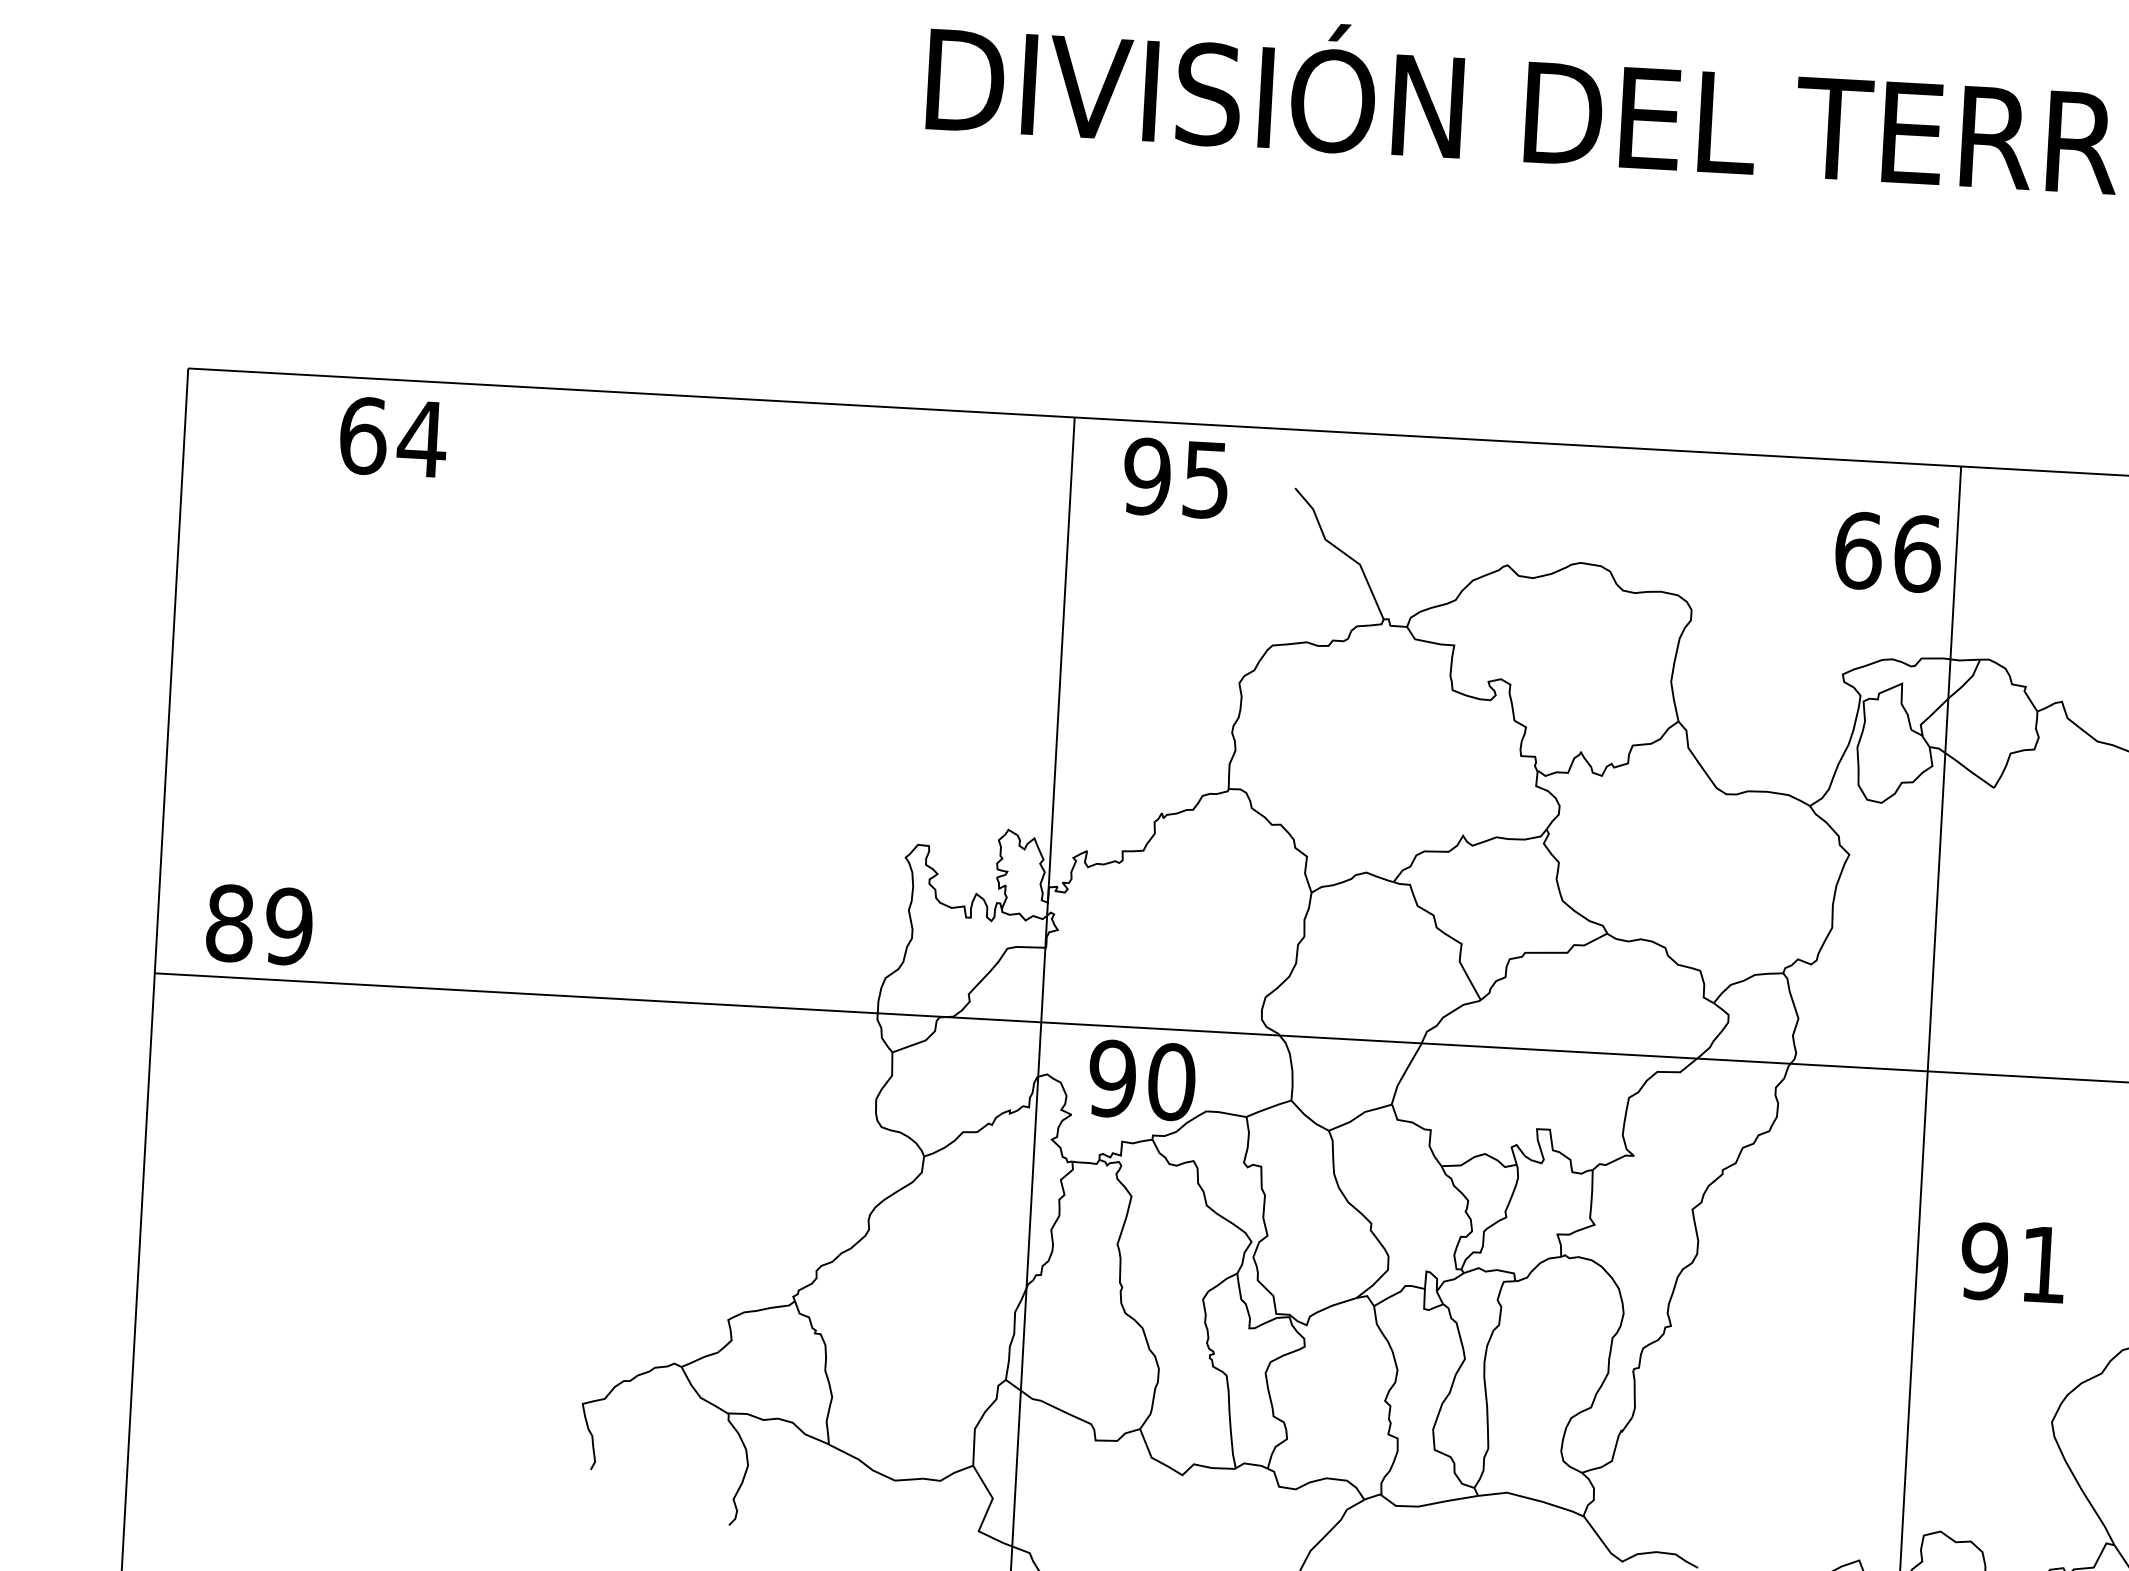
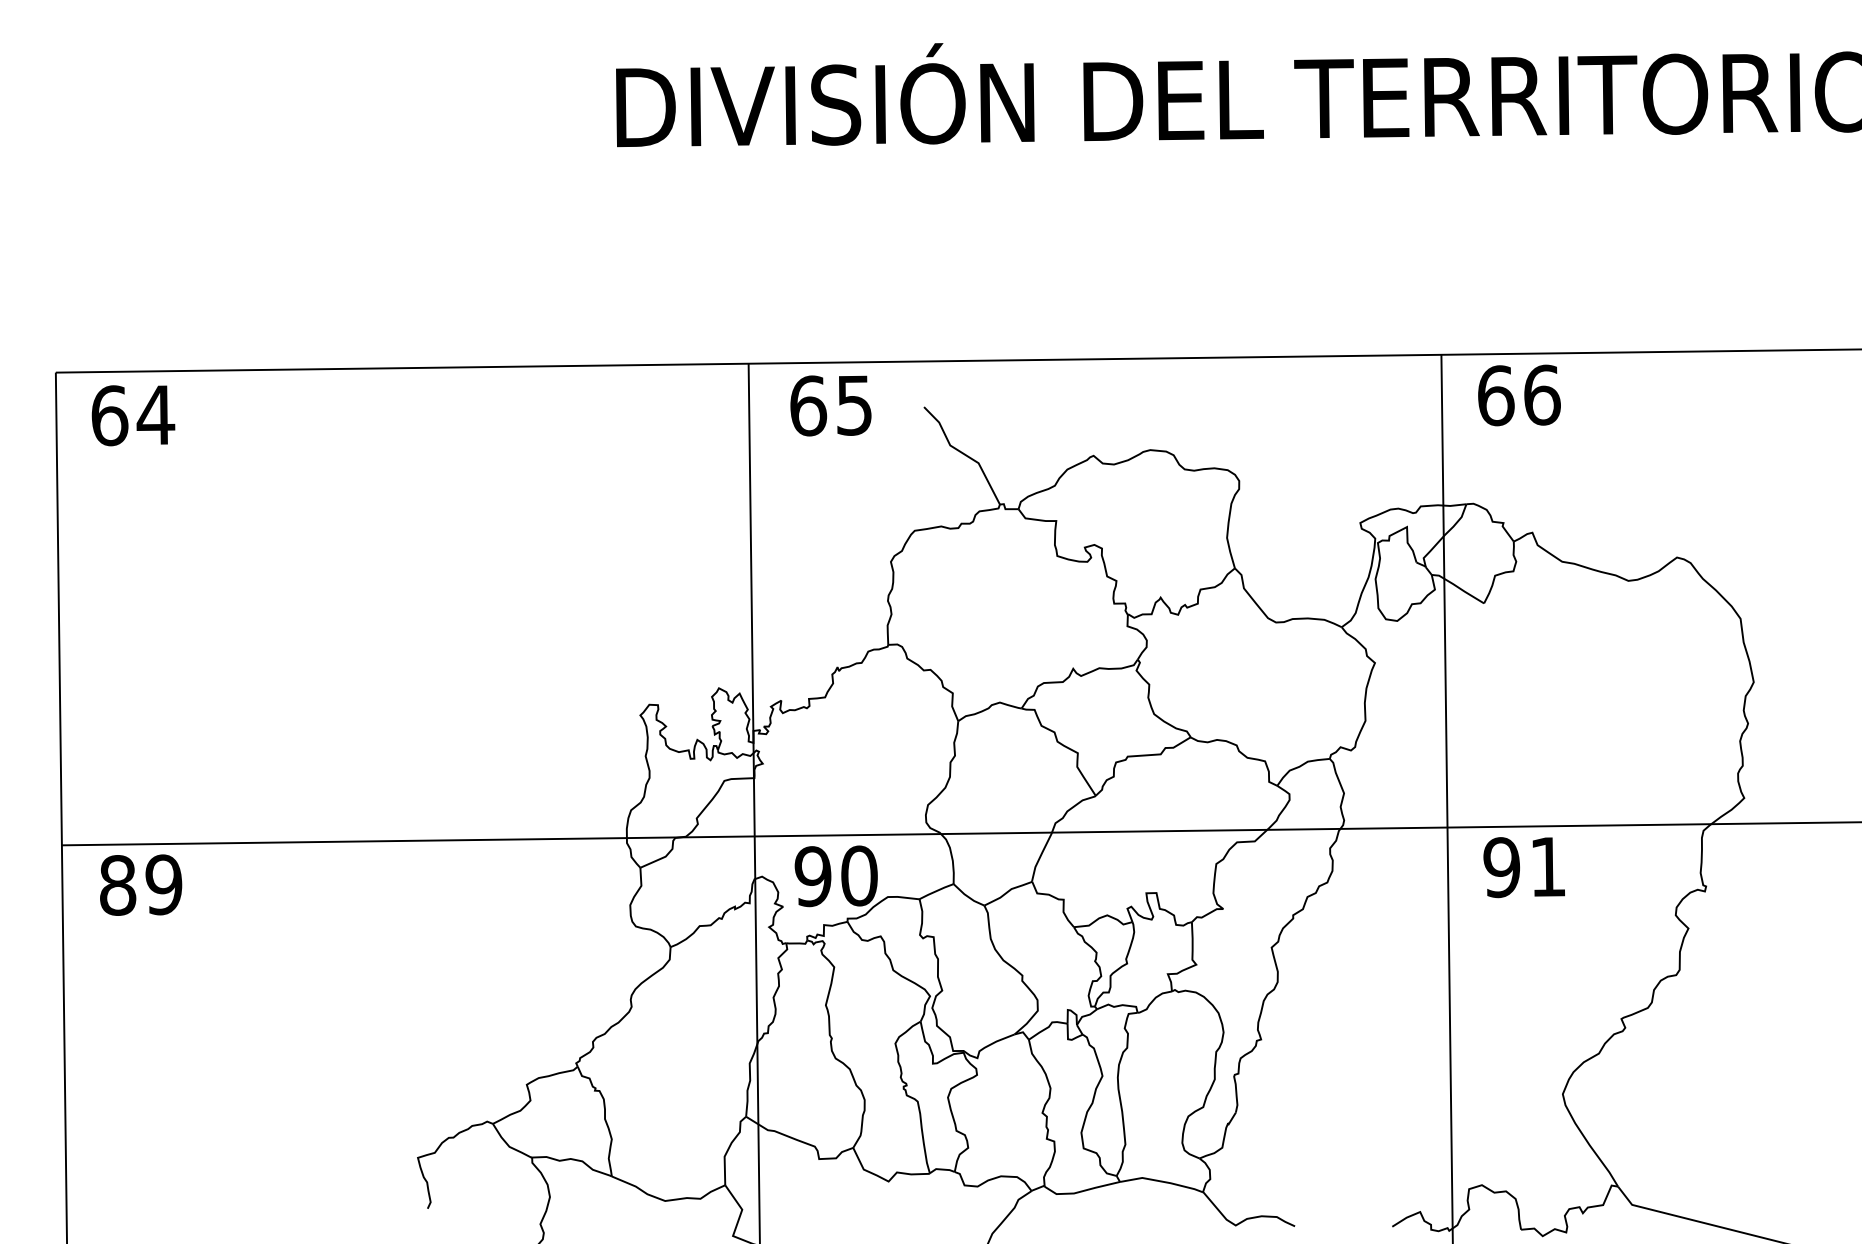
text: (393, 437) -> (133, 415), moved
text: (1147, 476) -> (808, 405), 95 -> 65
text: (1888, 552) -> (1519, 395), moved
text: (260, 924) -> (141, 884), moved
text: (2012, 1263) -> (1523, 867), moved

